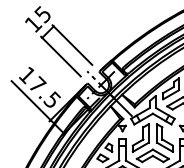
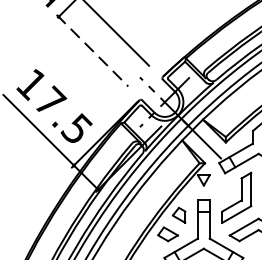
line: (61, 56) -> (93, 50), solid -> dashed

